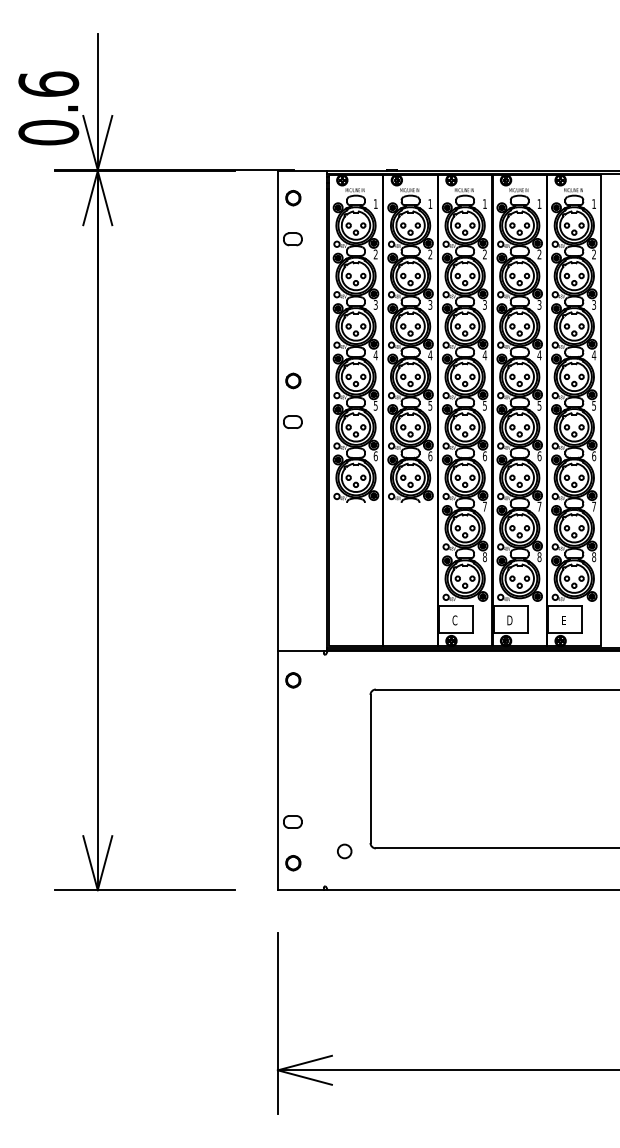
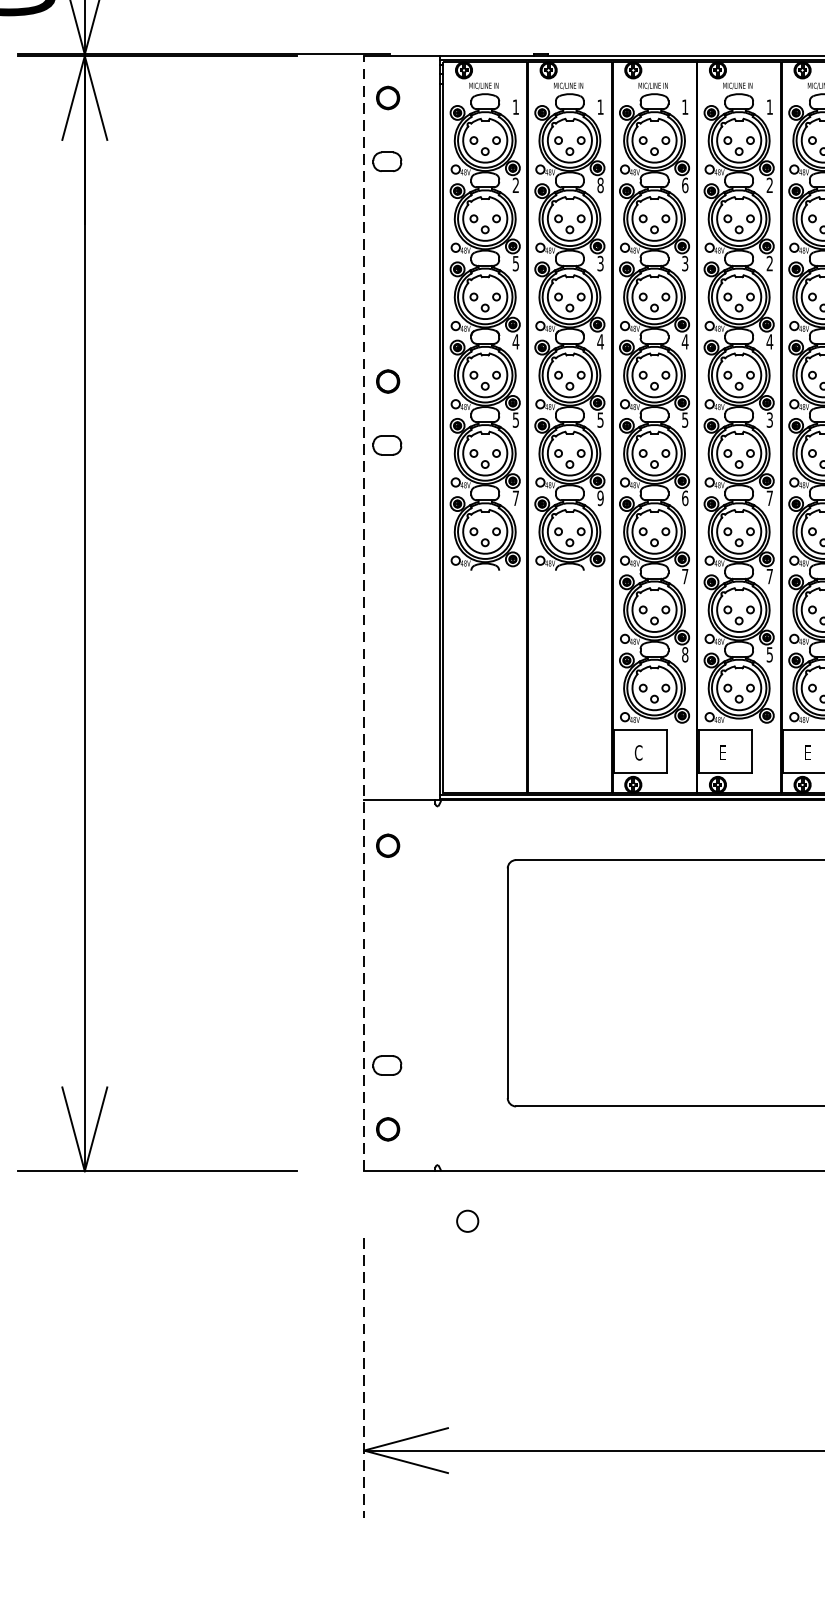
text: (430, 254) -> (600, 185), 2 -> 8
text: (485, 254) -> (686, 185), 2 -> 6
text: (375, 304) -> (515, 262), 3 -> 5
text: (539, 304) -> (769, 262), 3 -> 2
text: (539, 404) -> (769, 418), 5 -> 3
text: (375, 456) -> (515, 498), 6 -> 7
text: (430, 456) -> (600, 498), 6 -> 9
text: (539, 456) -> (769, 498), 6 -> 7
line: (277, 530) -> (363, 613), solid -> dashed
text: (539, 557) -> (769, 655), 8 -> 5
text: (509, 620) -> (723, 753), D -> E
circle: (344, 851) -> (467, 1221), moved
line: (277, 1023) -> (363, 1377), solid -> dashed

